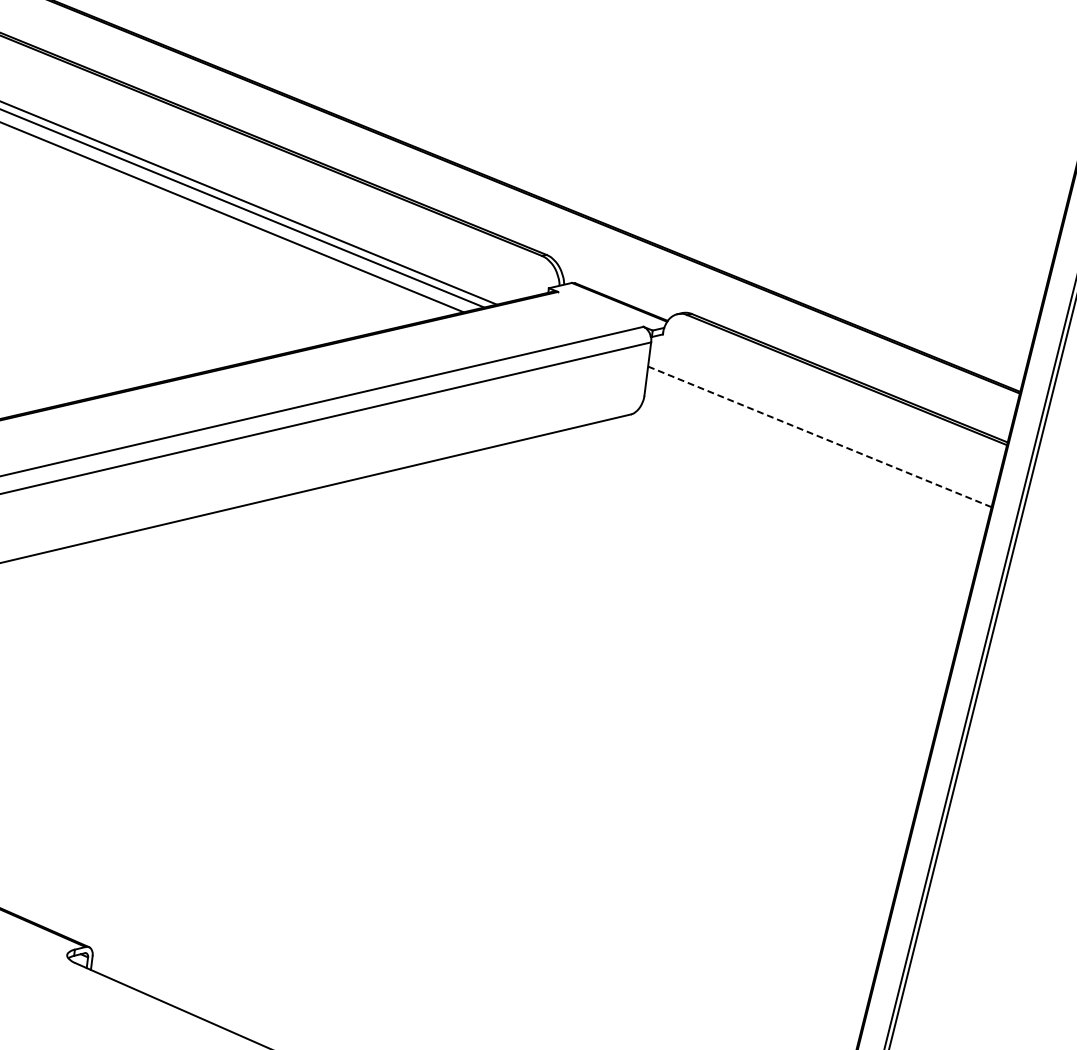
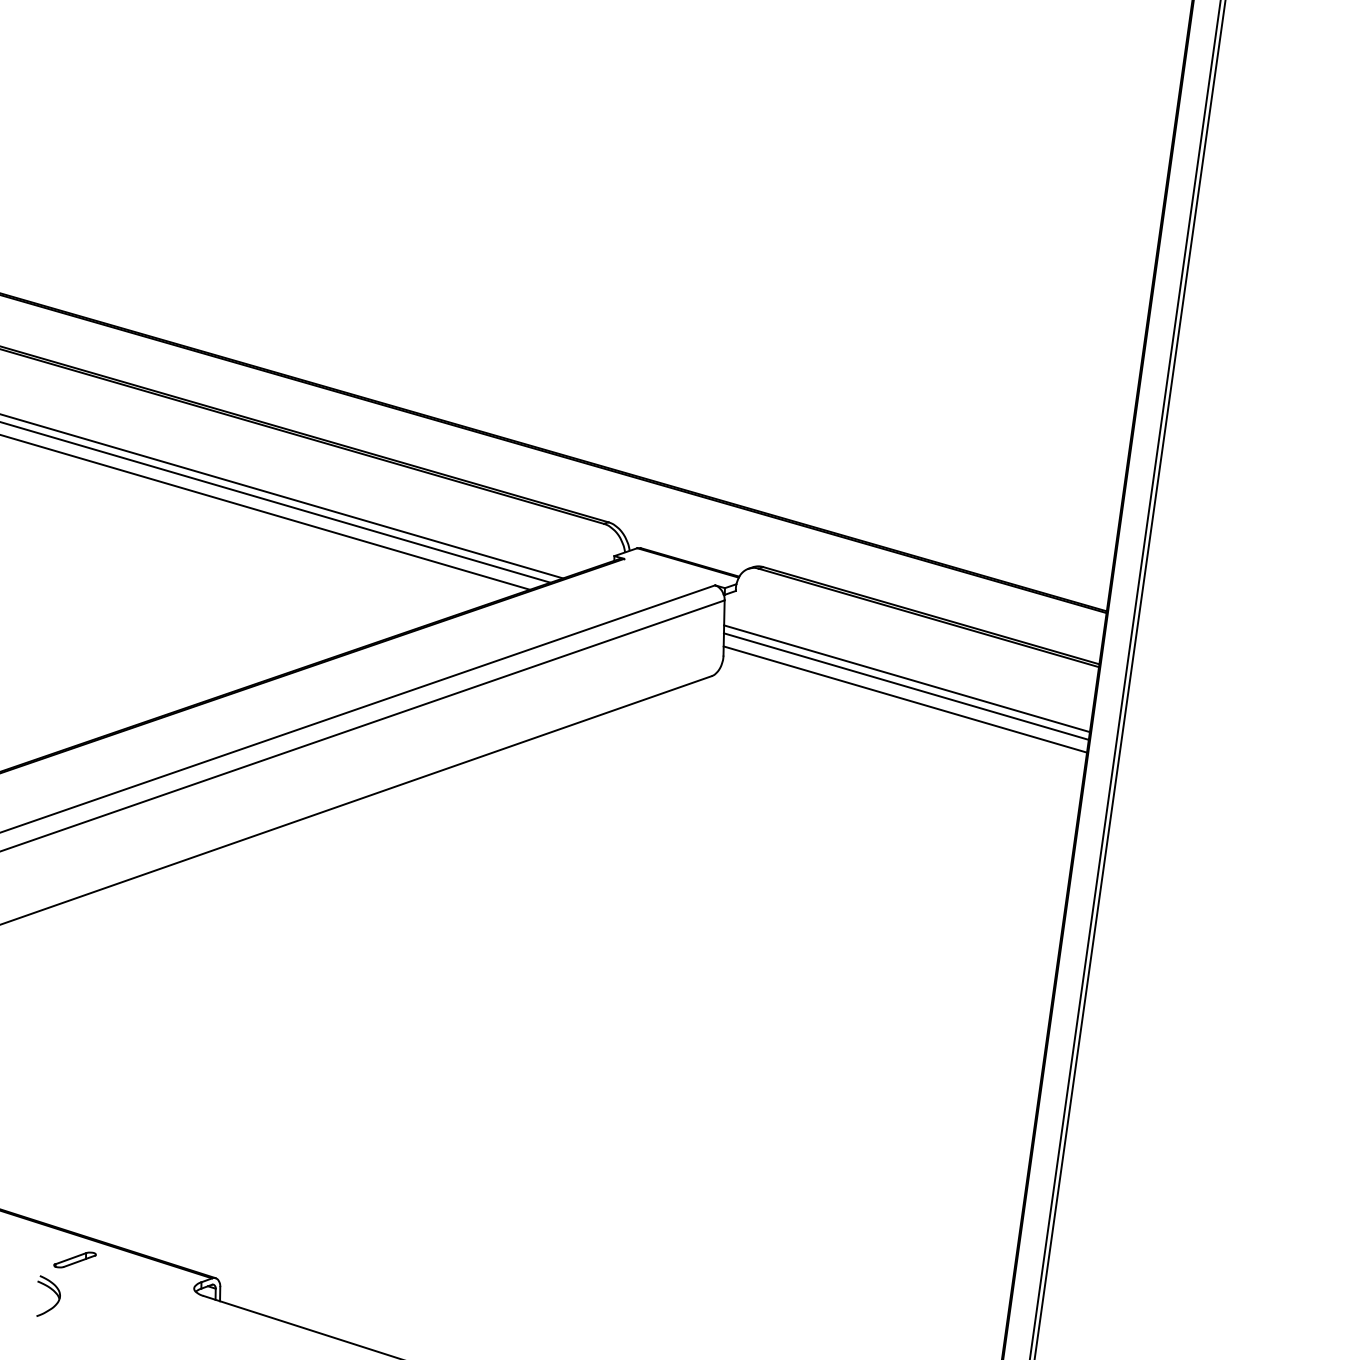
line: (820, 436) -> (907, 678), dashed -> solid
line: (817, 444) -> (905, 686), added
line: (816, 456) -> (905, 699), added

